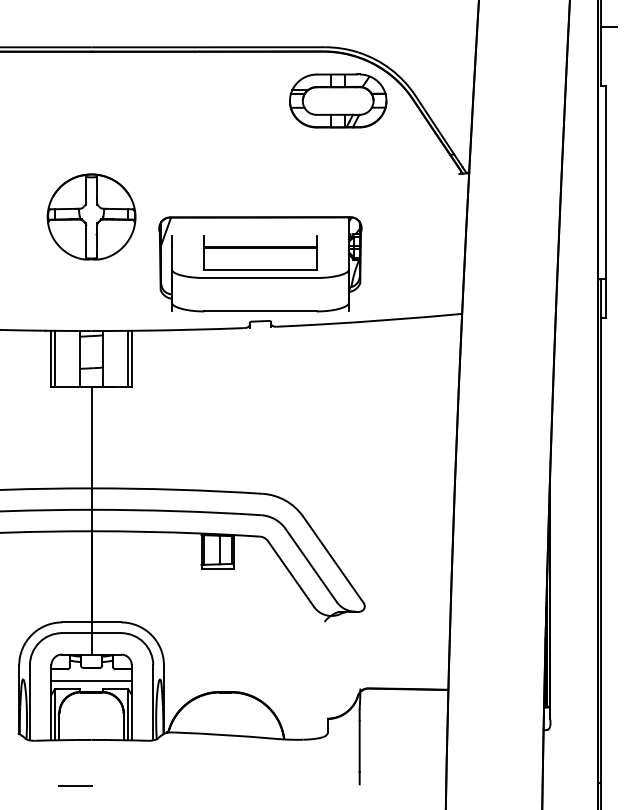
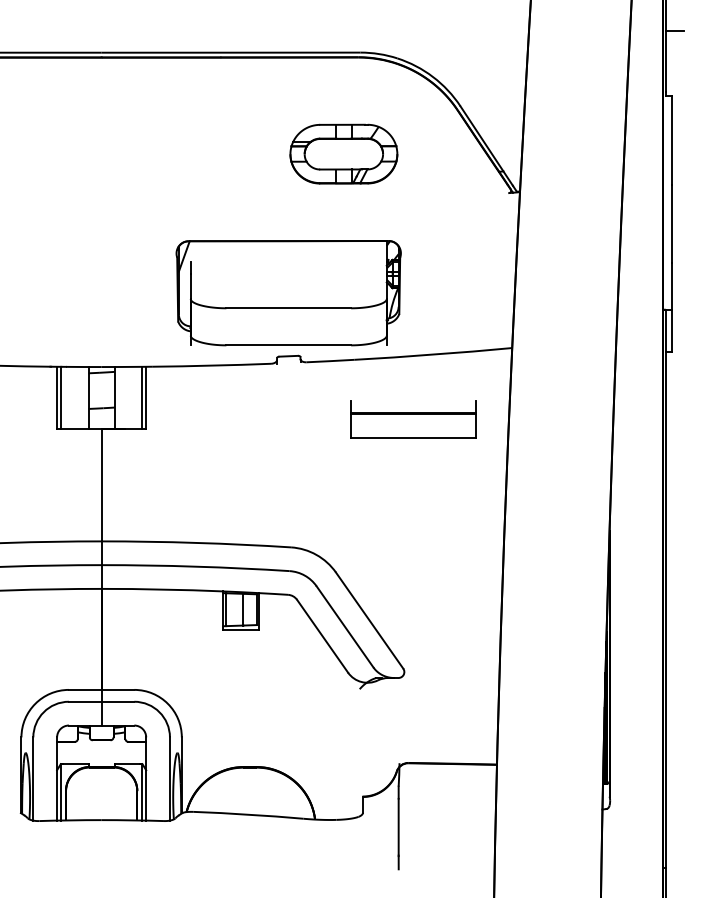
part: (337, 100) -> (343, 153), moved
part: (91, 216) -> (101, 240), removed
part: (260, 252) -> (413, 419), moved
line: (91, 681) -> (101, 755), removed
line: (75, 785) -> (83, 870), removed

